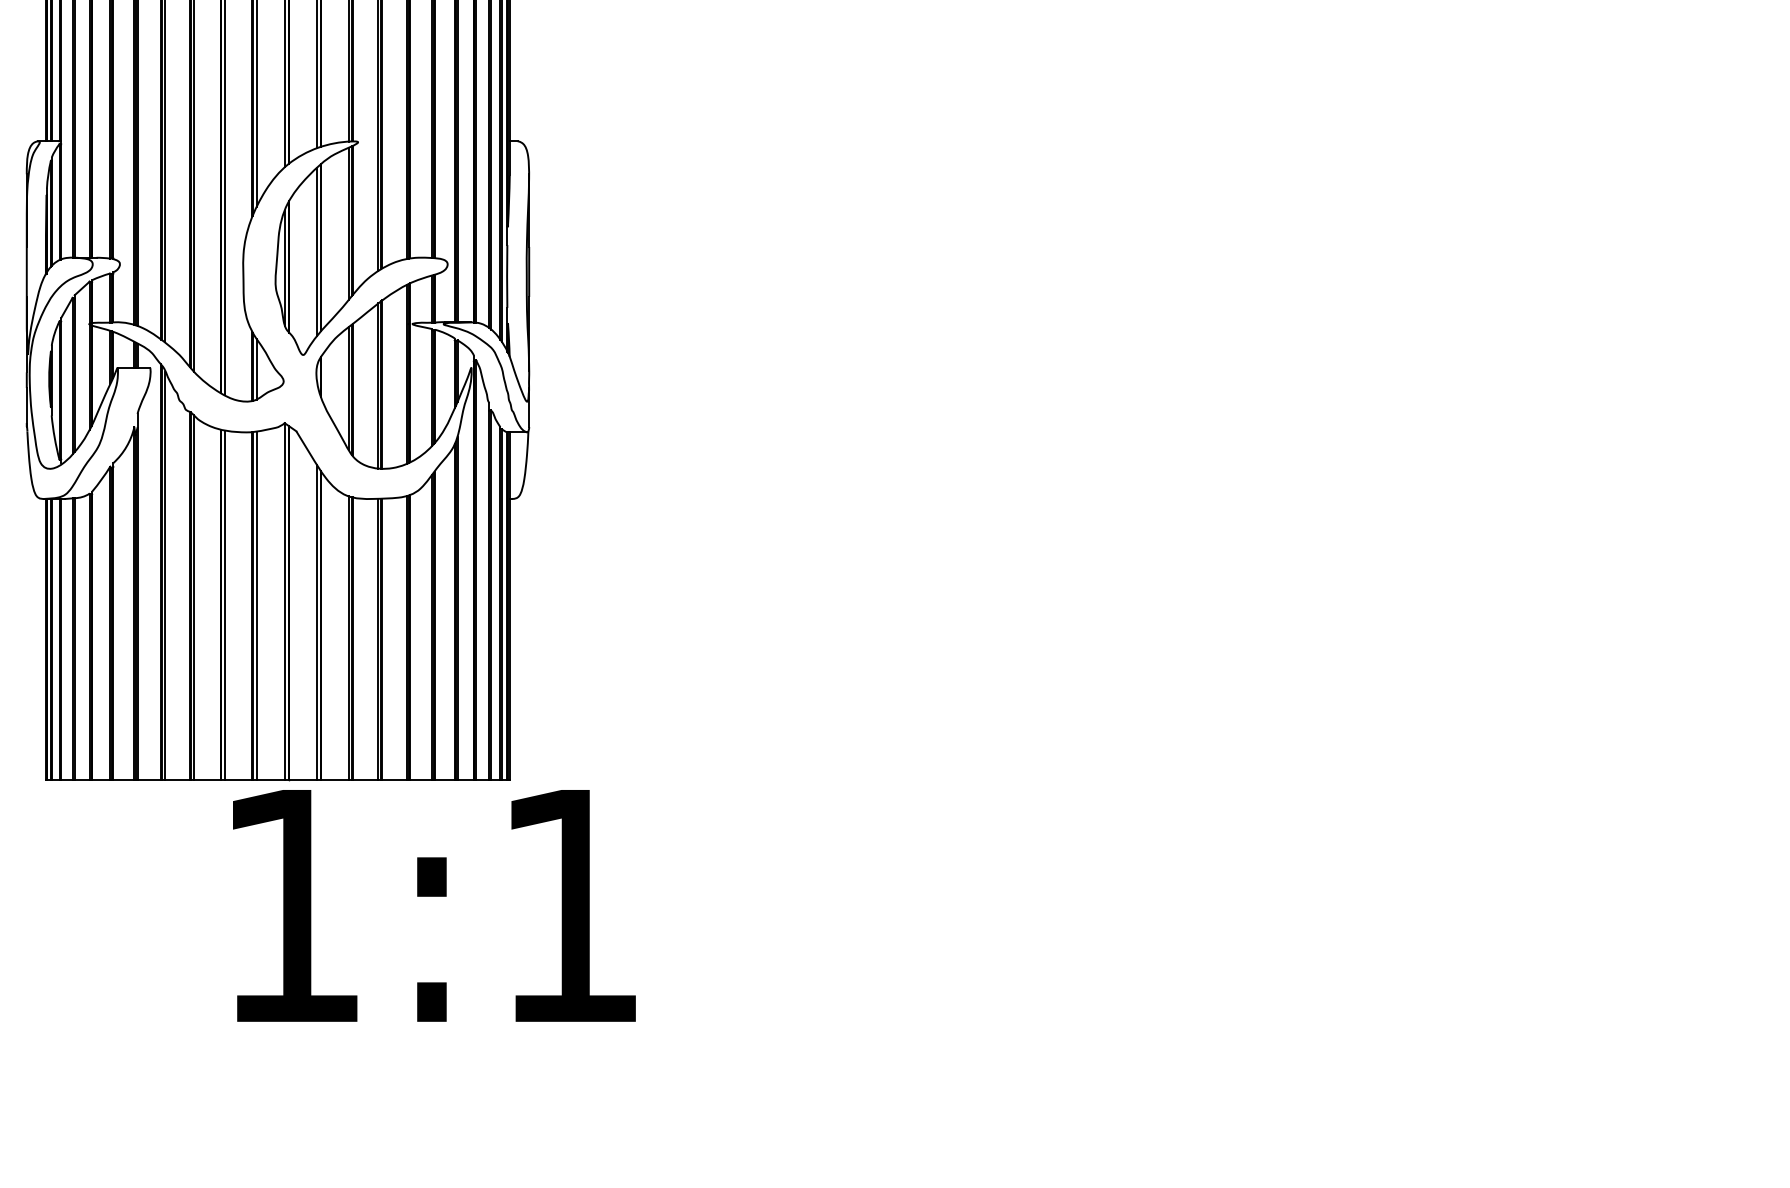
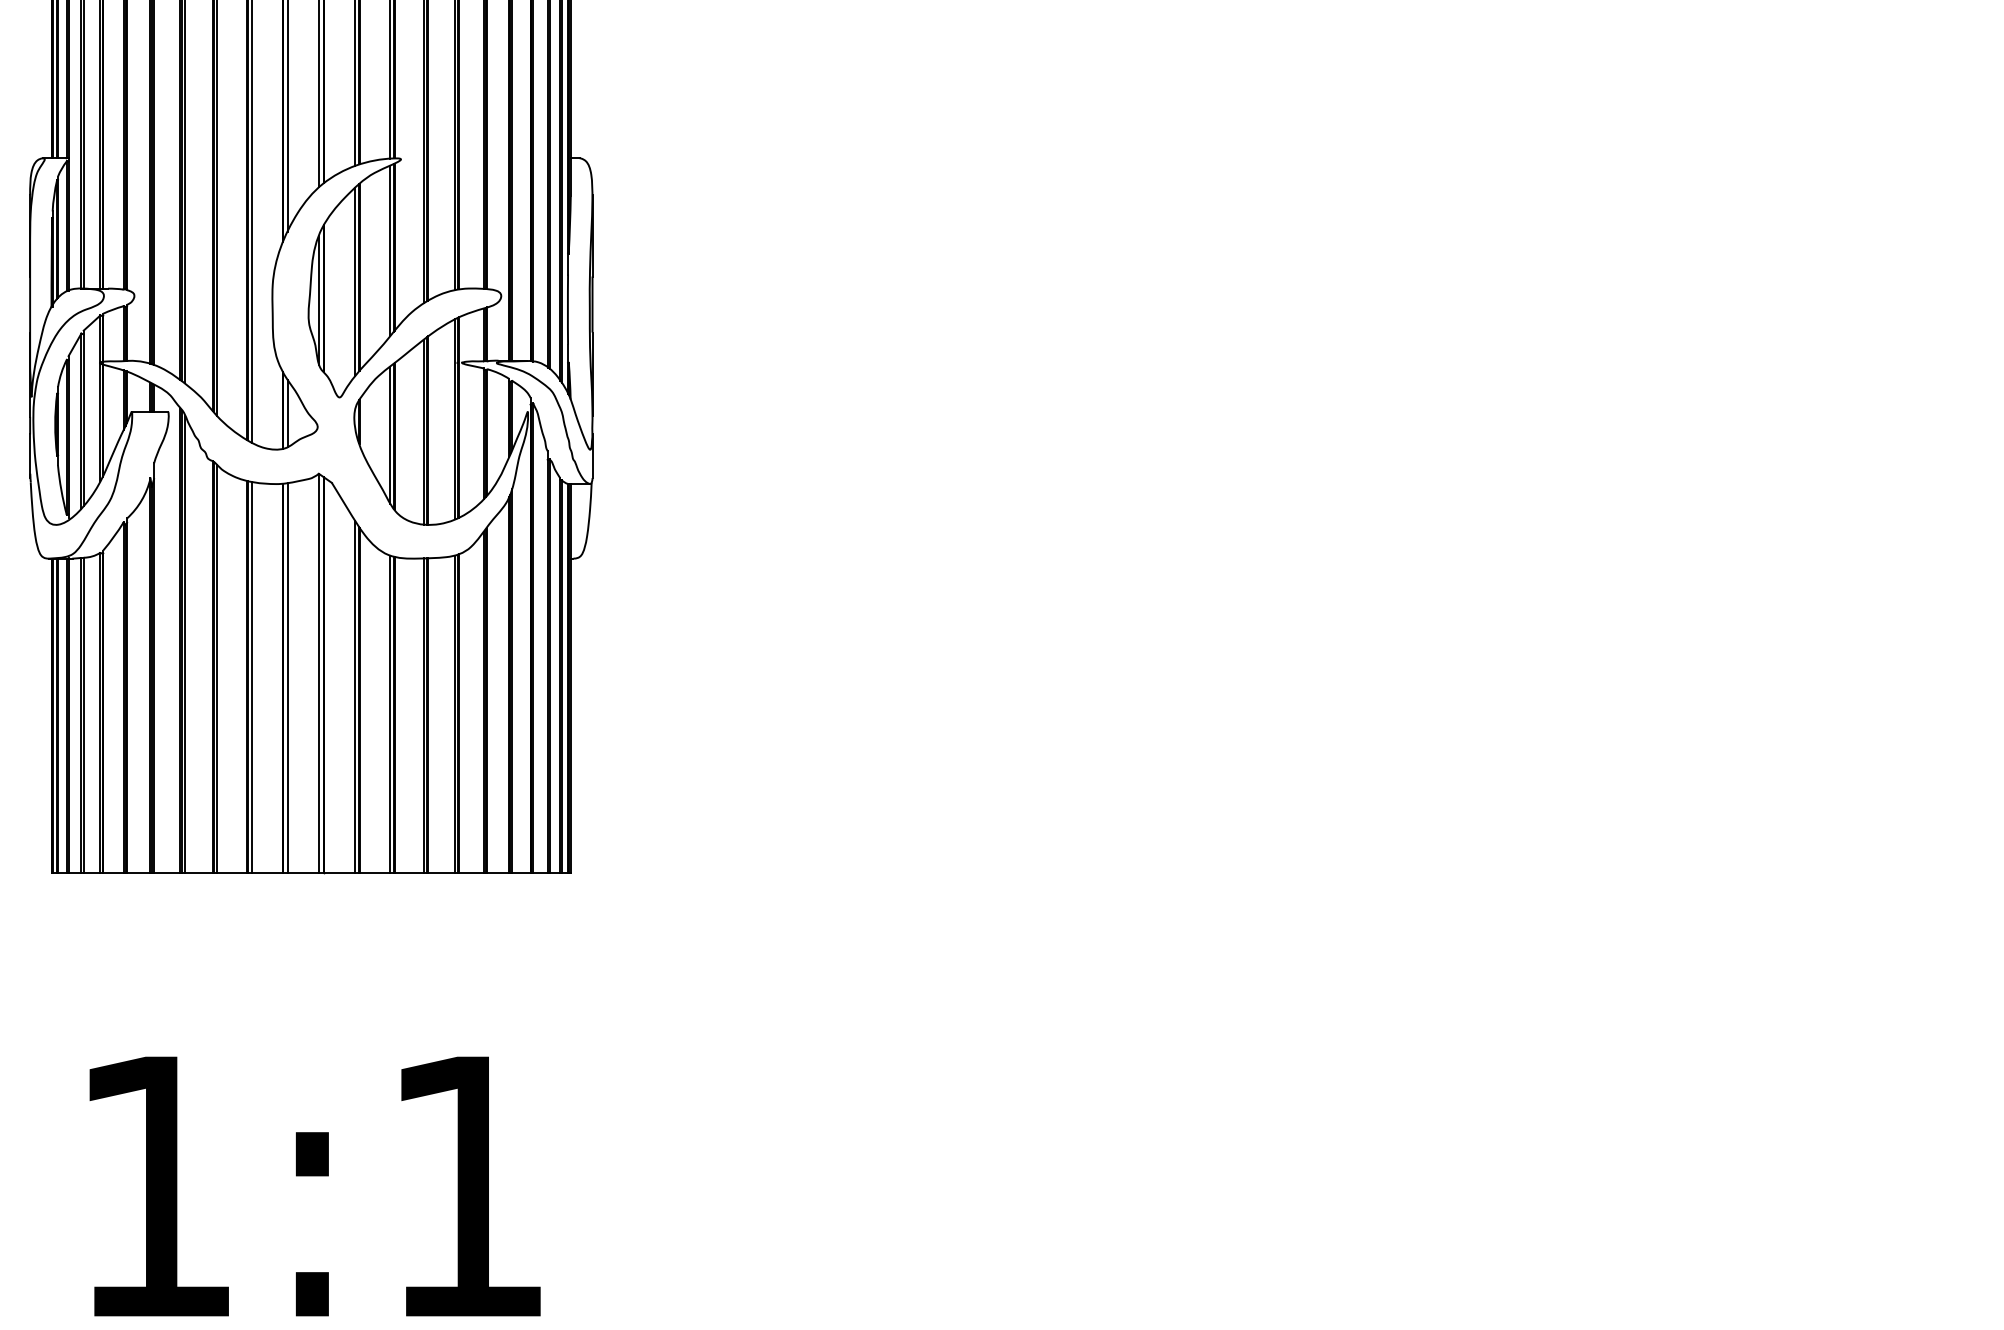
text: (434, 905) -> (315, 1186), moved

